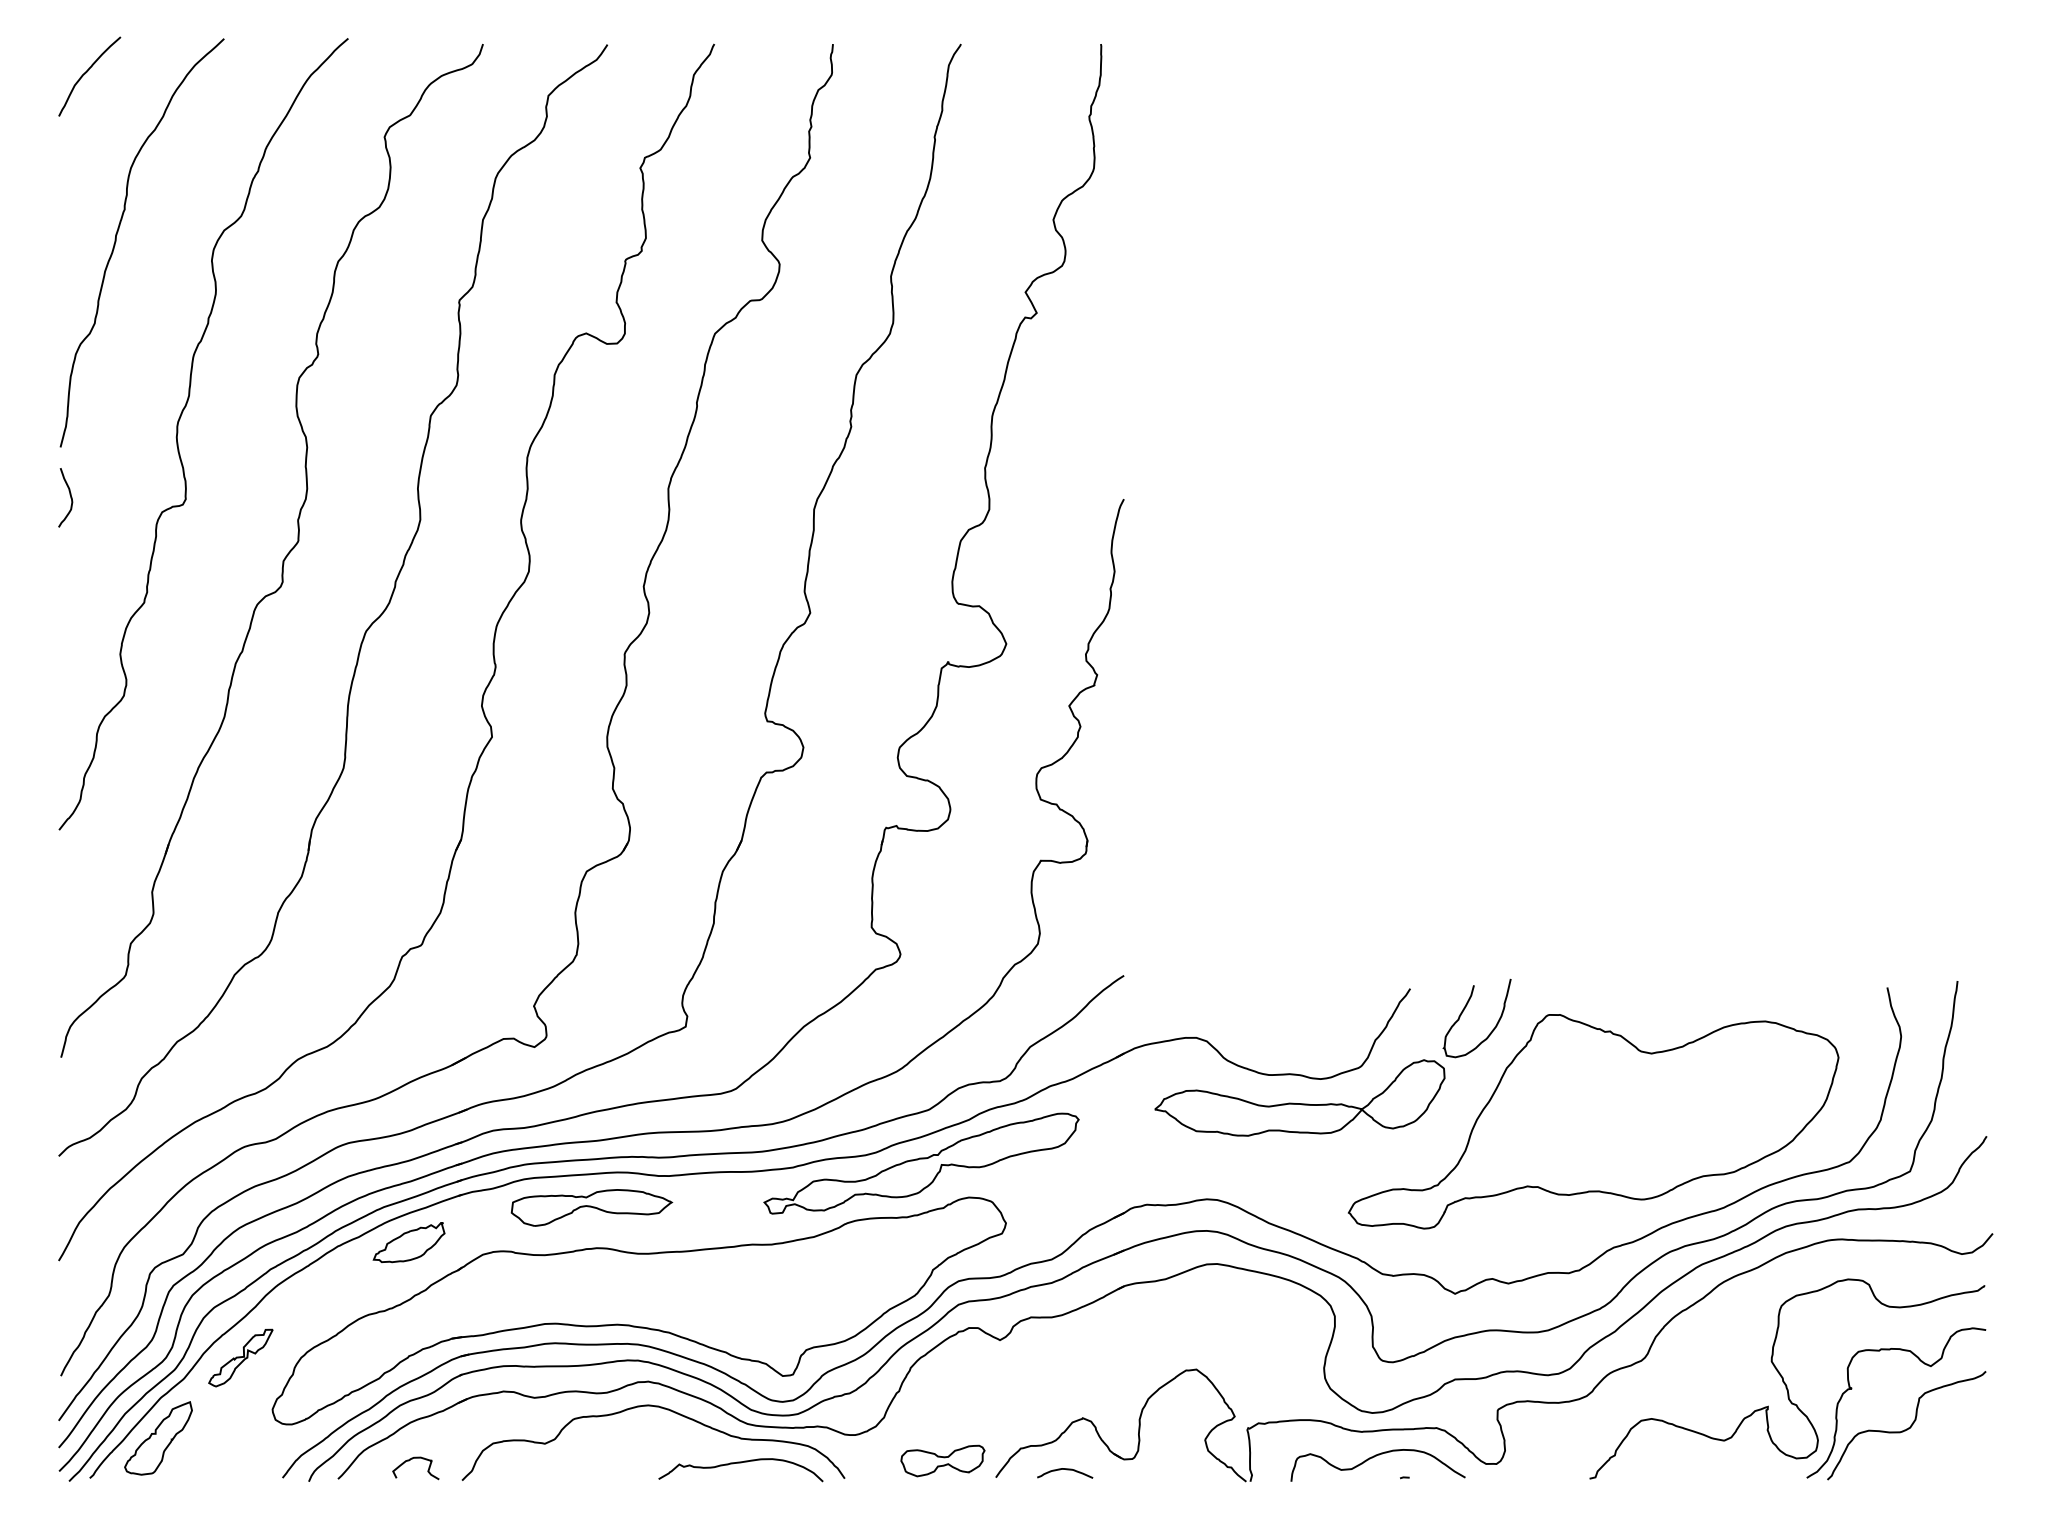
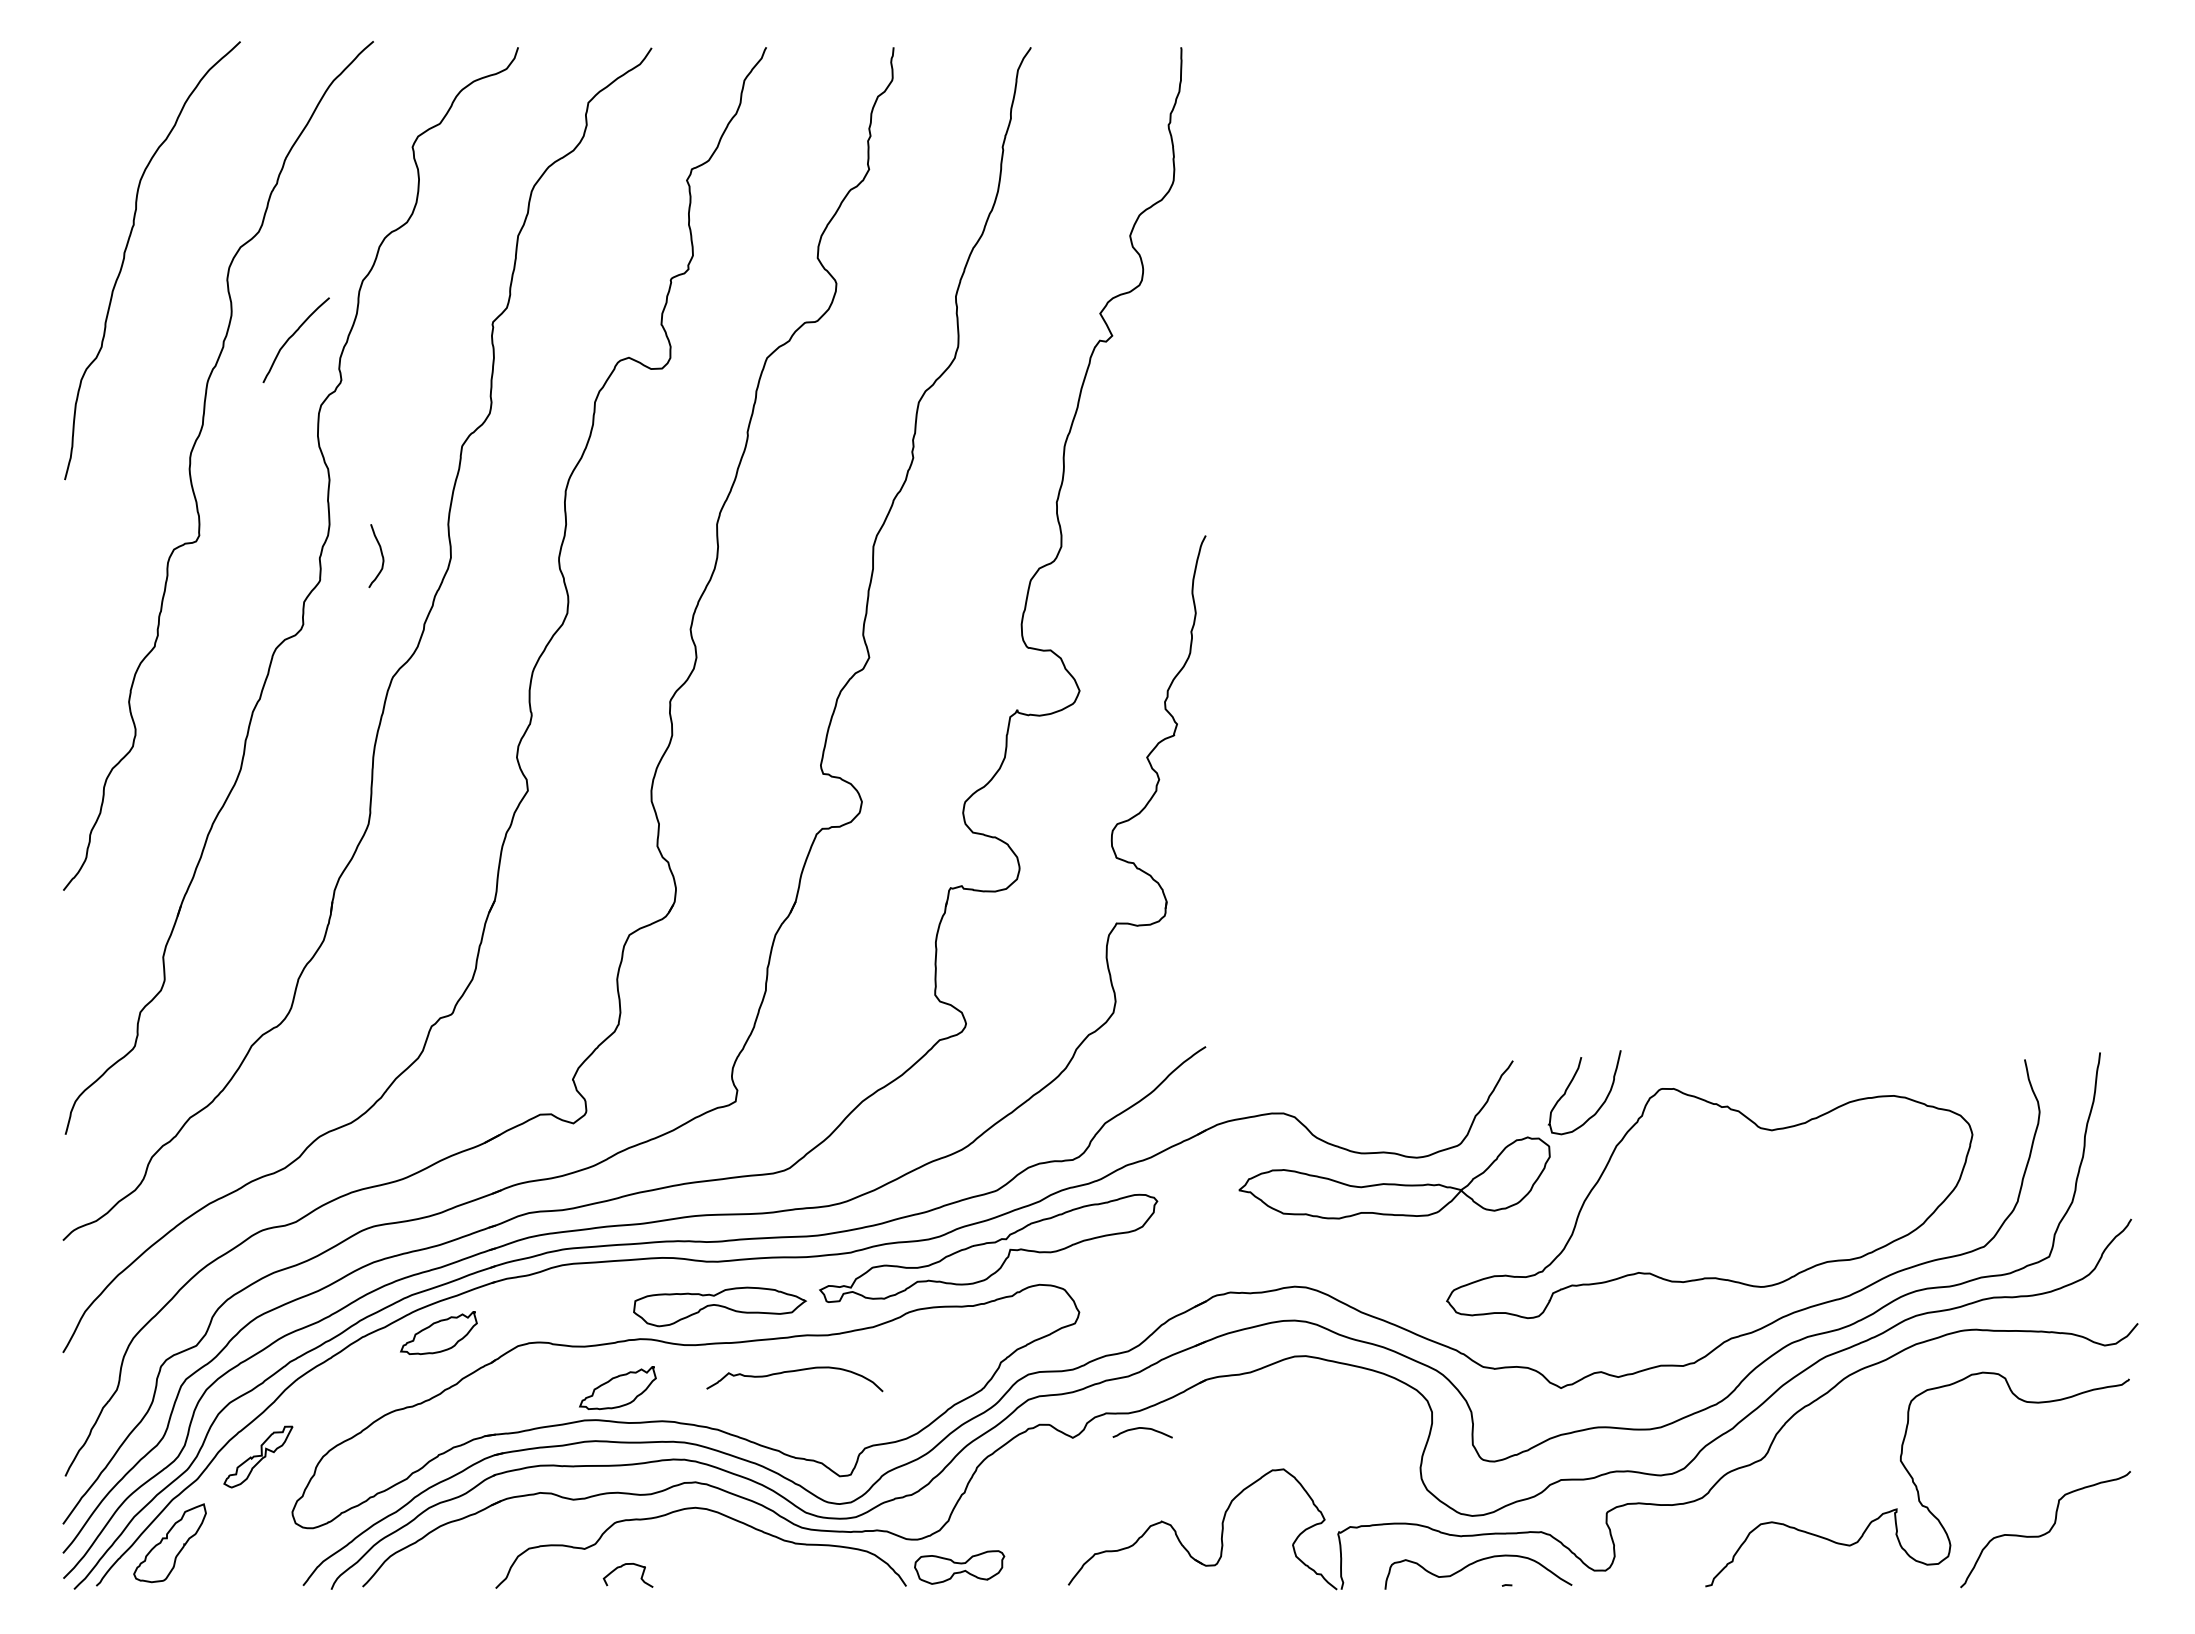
curve: (86, 73) -> (292, 336), moved
curve: (70, 498) -> (381, 556), moved
part: (591, 1207) -> (719, 1306), moved
part: (575, 1294) -> (617, 1388), added
curve: (1852, 1388) -> (1987, 1489), removed
curve: (411, 1460) -> (623, 1566), moved
part: (942, 1461) -> (959, 1567), moved
curve: (738, 1463) -> (792, 1372), moved
curve: (1065, 1470) -> (1143, 1429), moved

